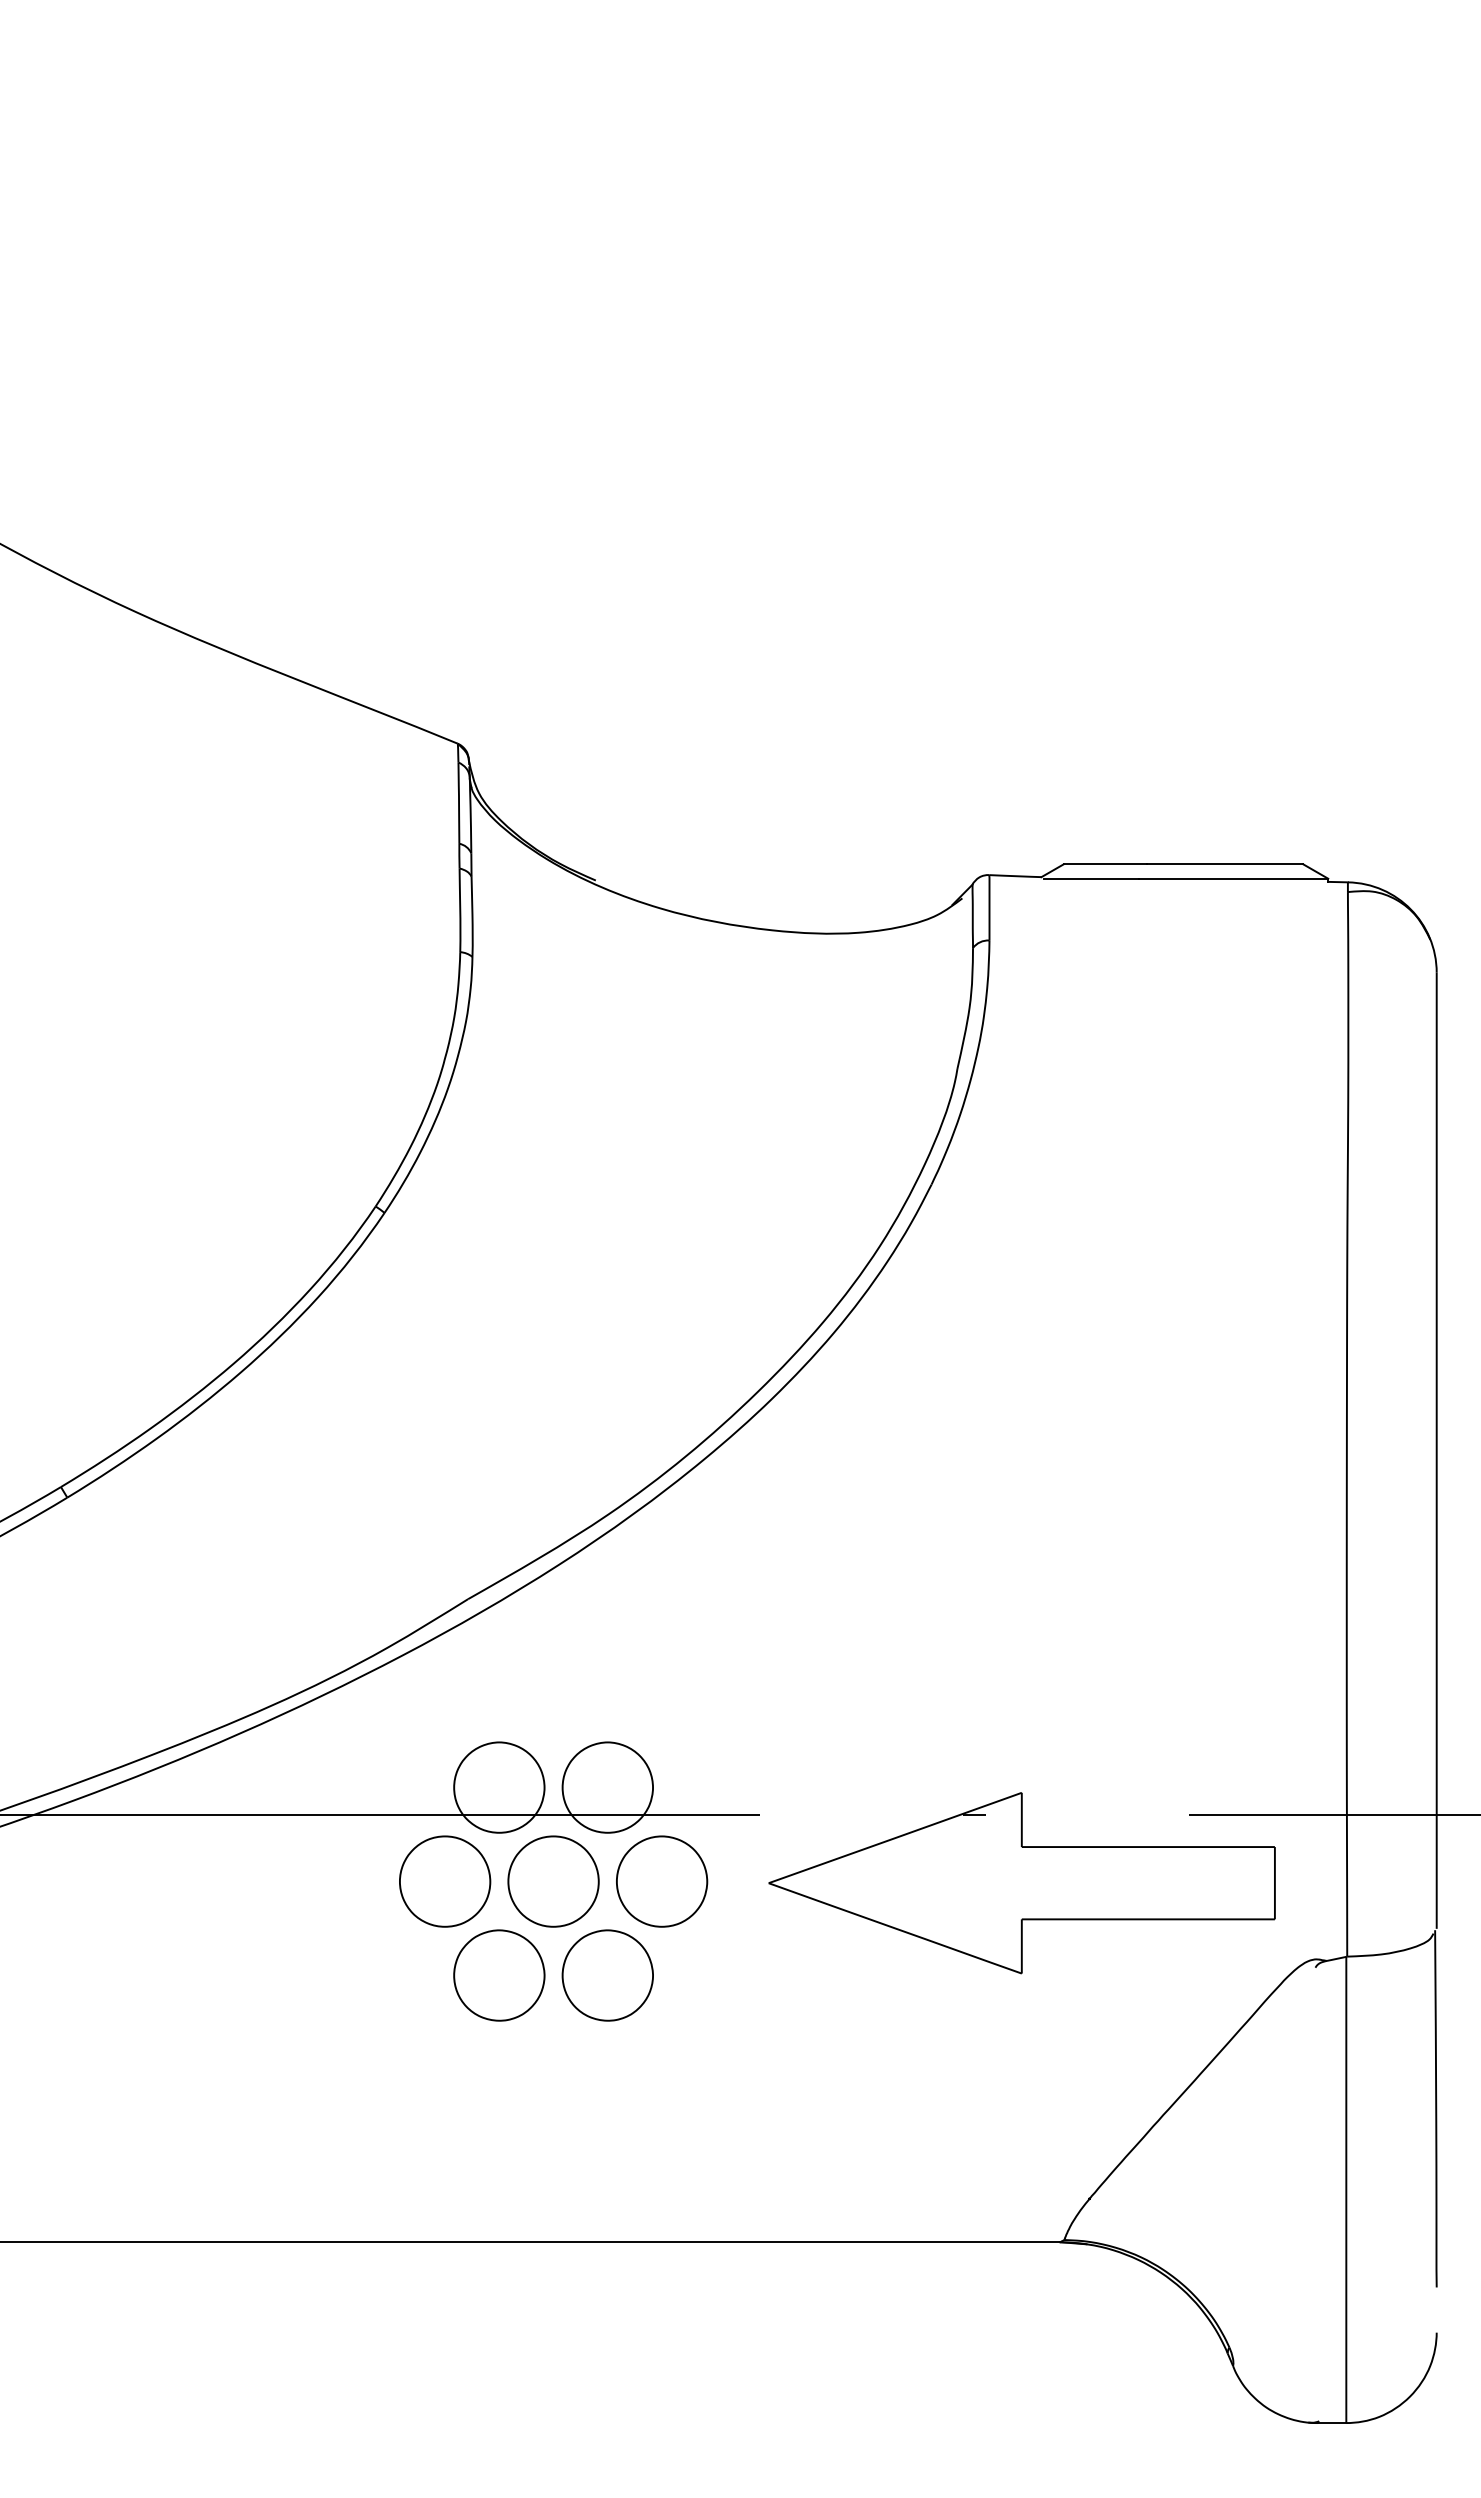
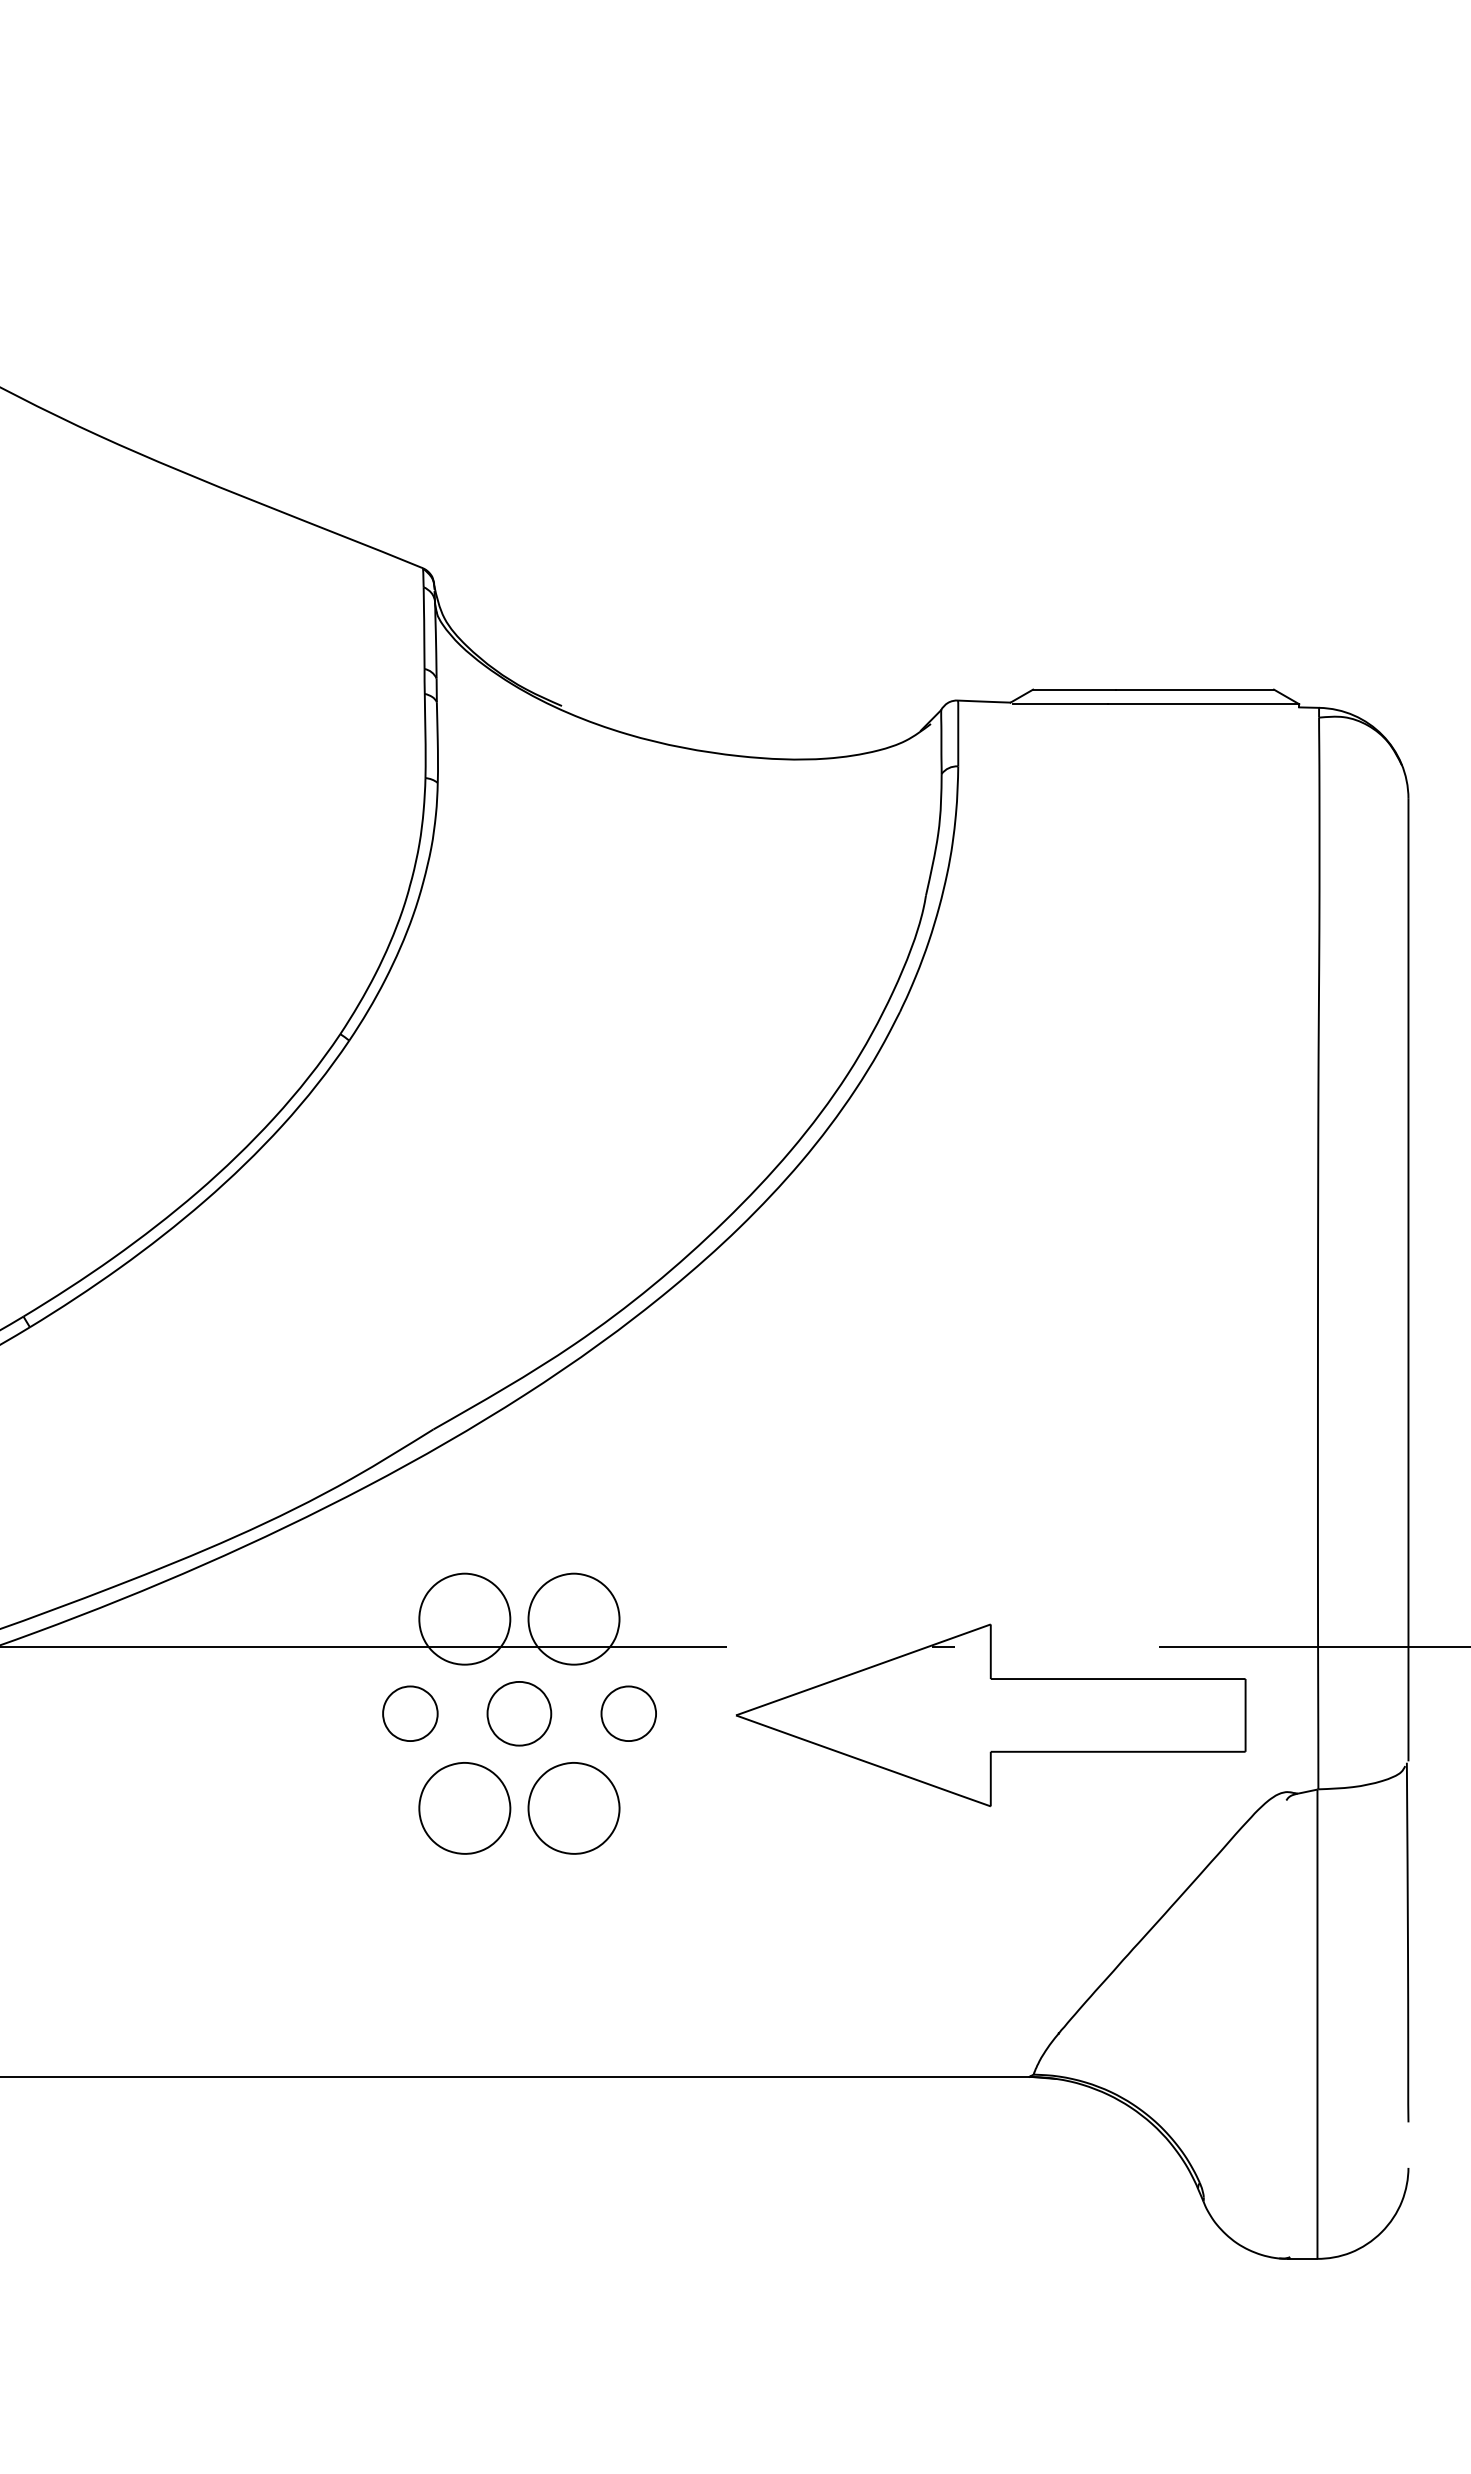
part: (445, 1881) -> (410, 1713), size x0.6
part: (553, 1881) -> (519, 1713), size x0.7
part: (662, 1881) -> (629, 1713), size x0.6

